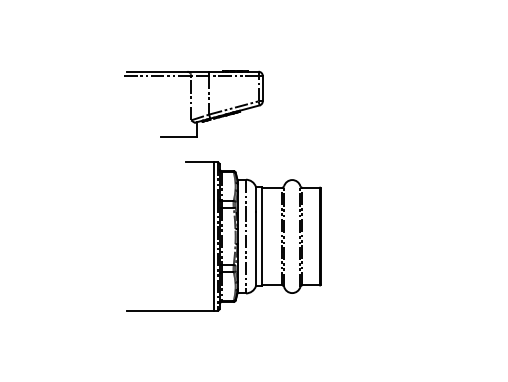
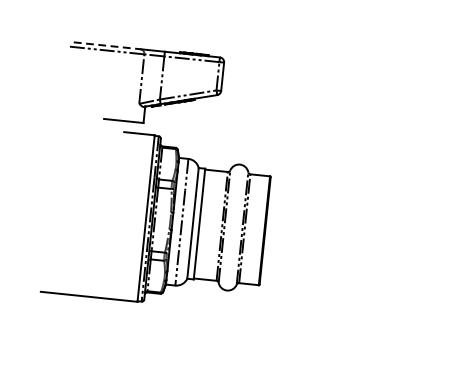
line: (158, 71) -> (108, 45), solid -> dashed
part: (223, 236) -> (156, 219), moved

